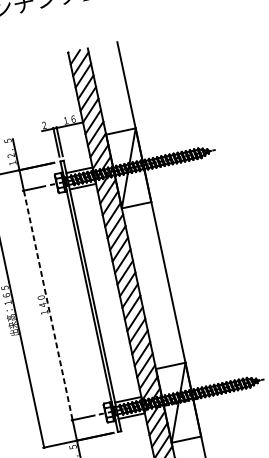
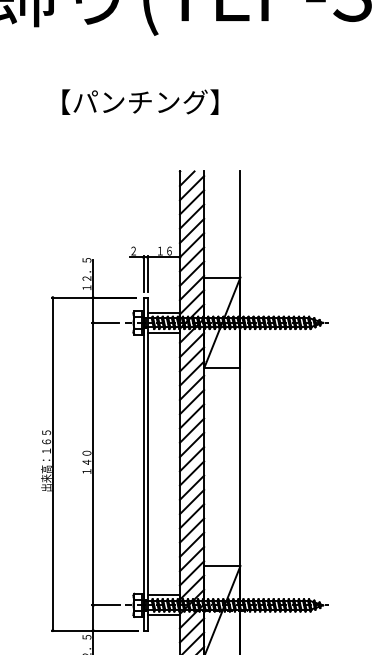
line: (48, 305) -> (93, 464), dashed -> solid

